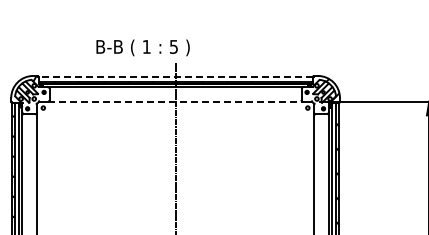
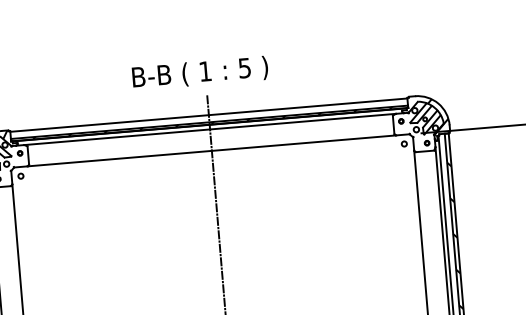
text: (142, 47) -> (199, 72), moved
line: (175, 77) -> (208, 115), dashed -> solid
line: (176, 101) -> (213, 150), dashed -> solid

